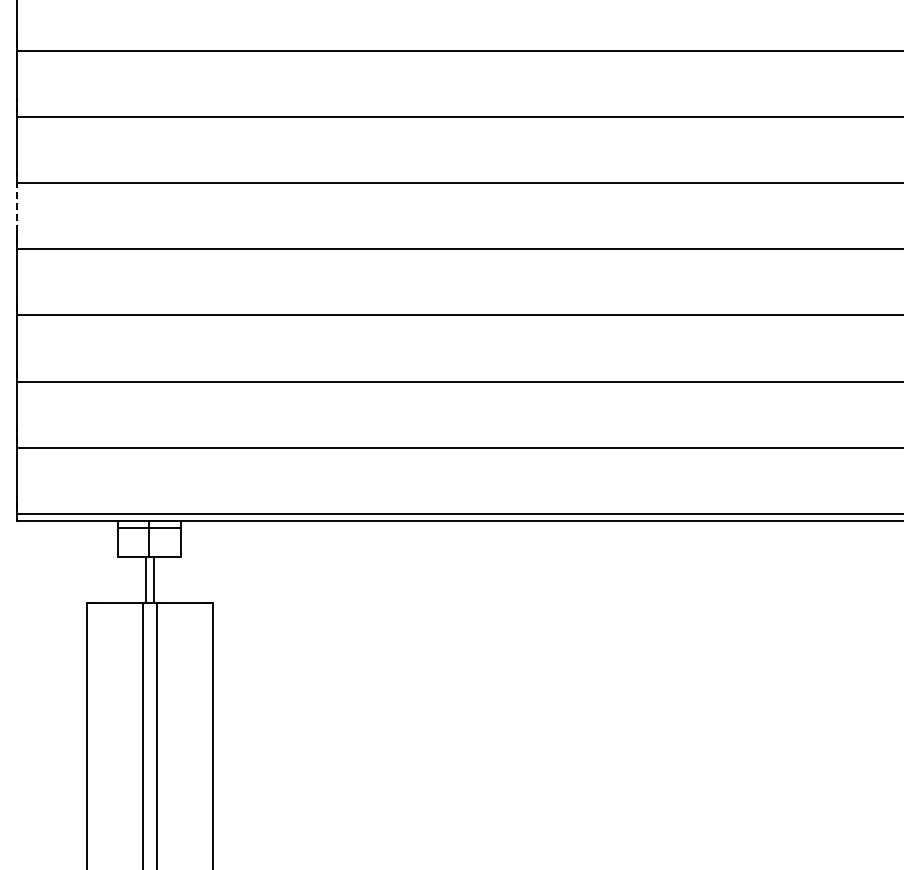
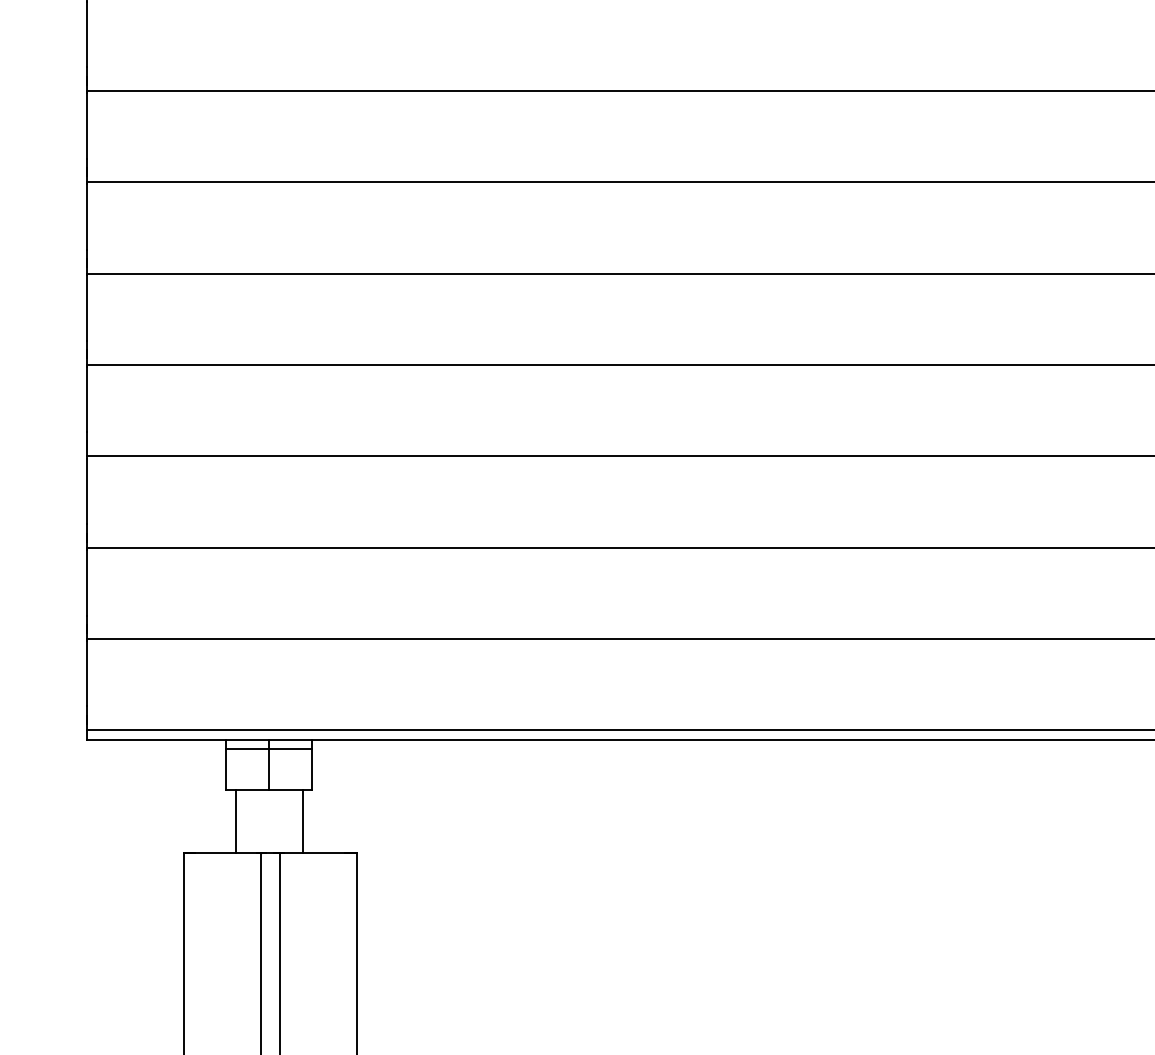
line: (17, 208) -> (87, 308), dashed -> solid
line: (145, 579) -> (302, 820), moved
line: (153, 579) -> (235, 820), moved

